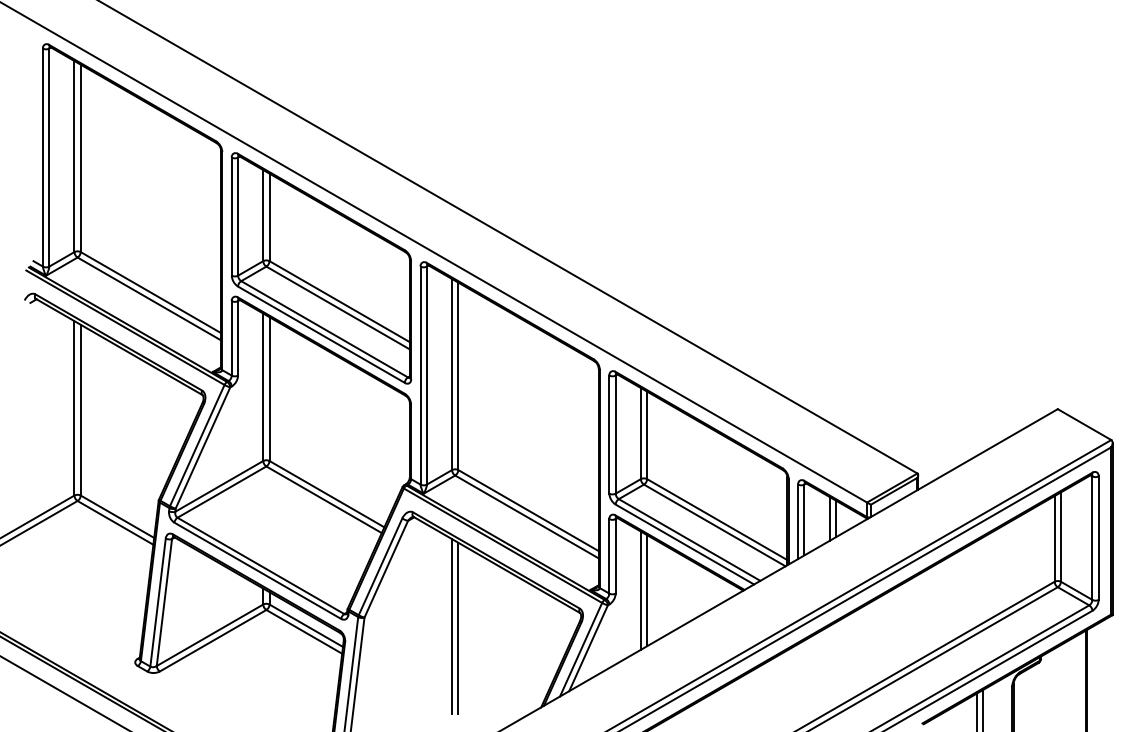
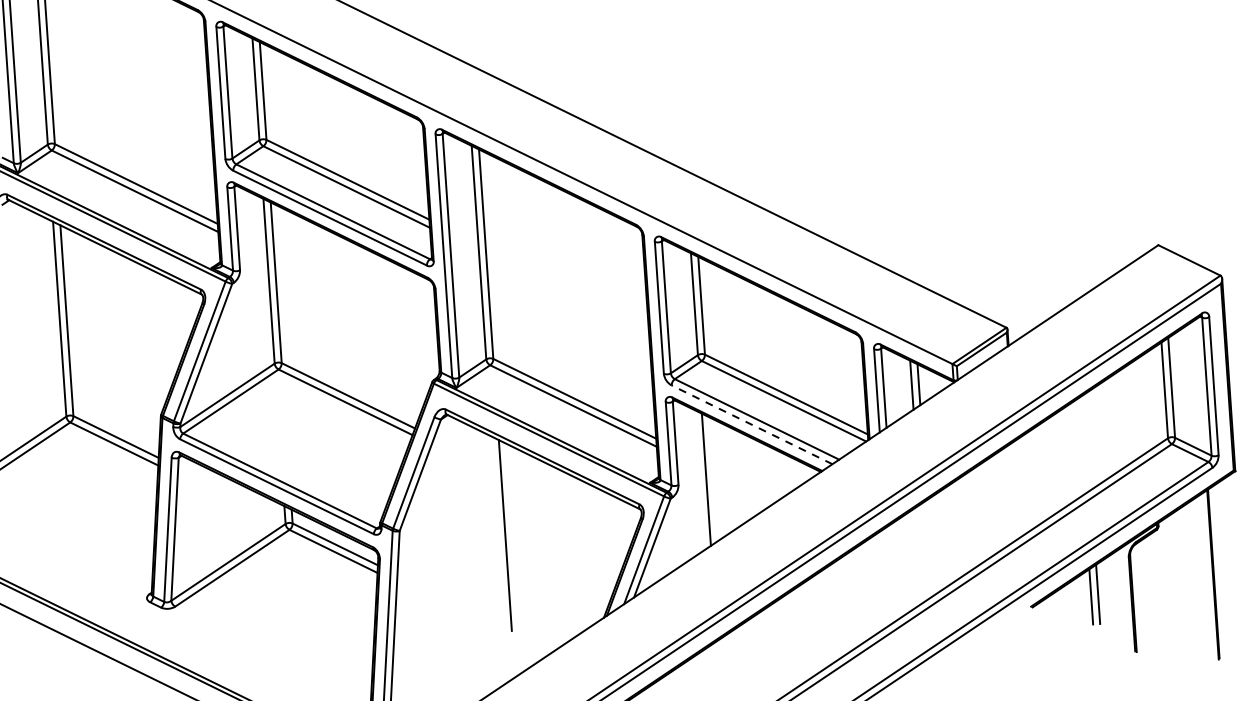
line: (684, 544) -> (751, 424), solid -> dashed
line: (647, 590) -> (713, 479), removed
line: (452, 626) -> (498, 534), removed

